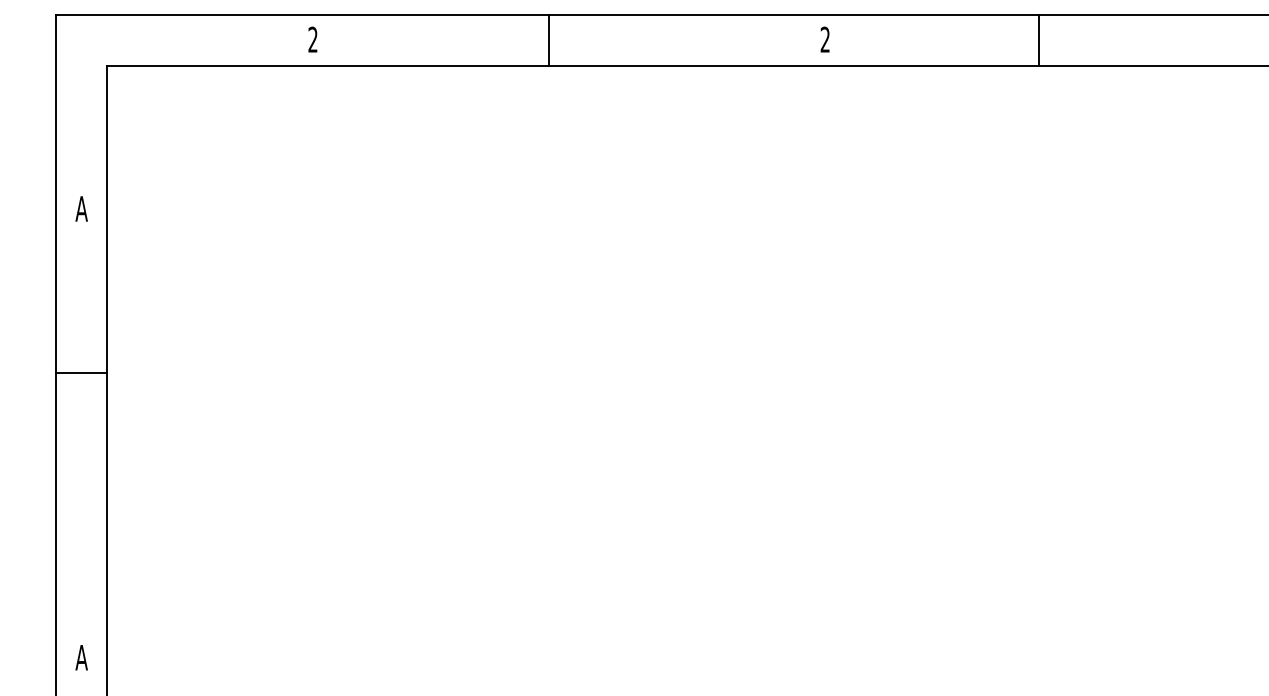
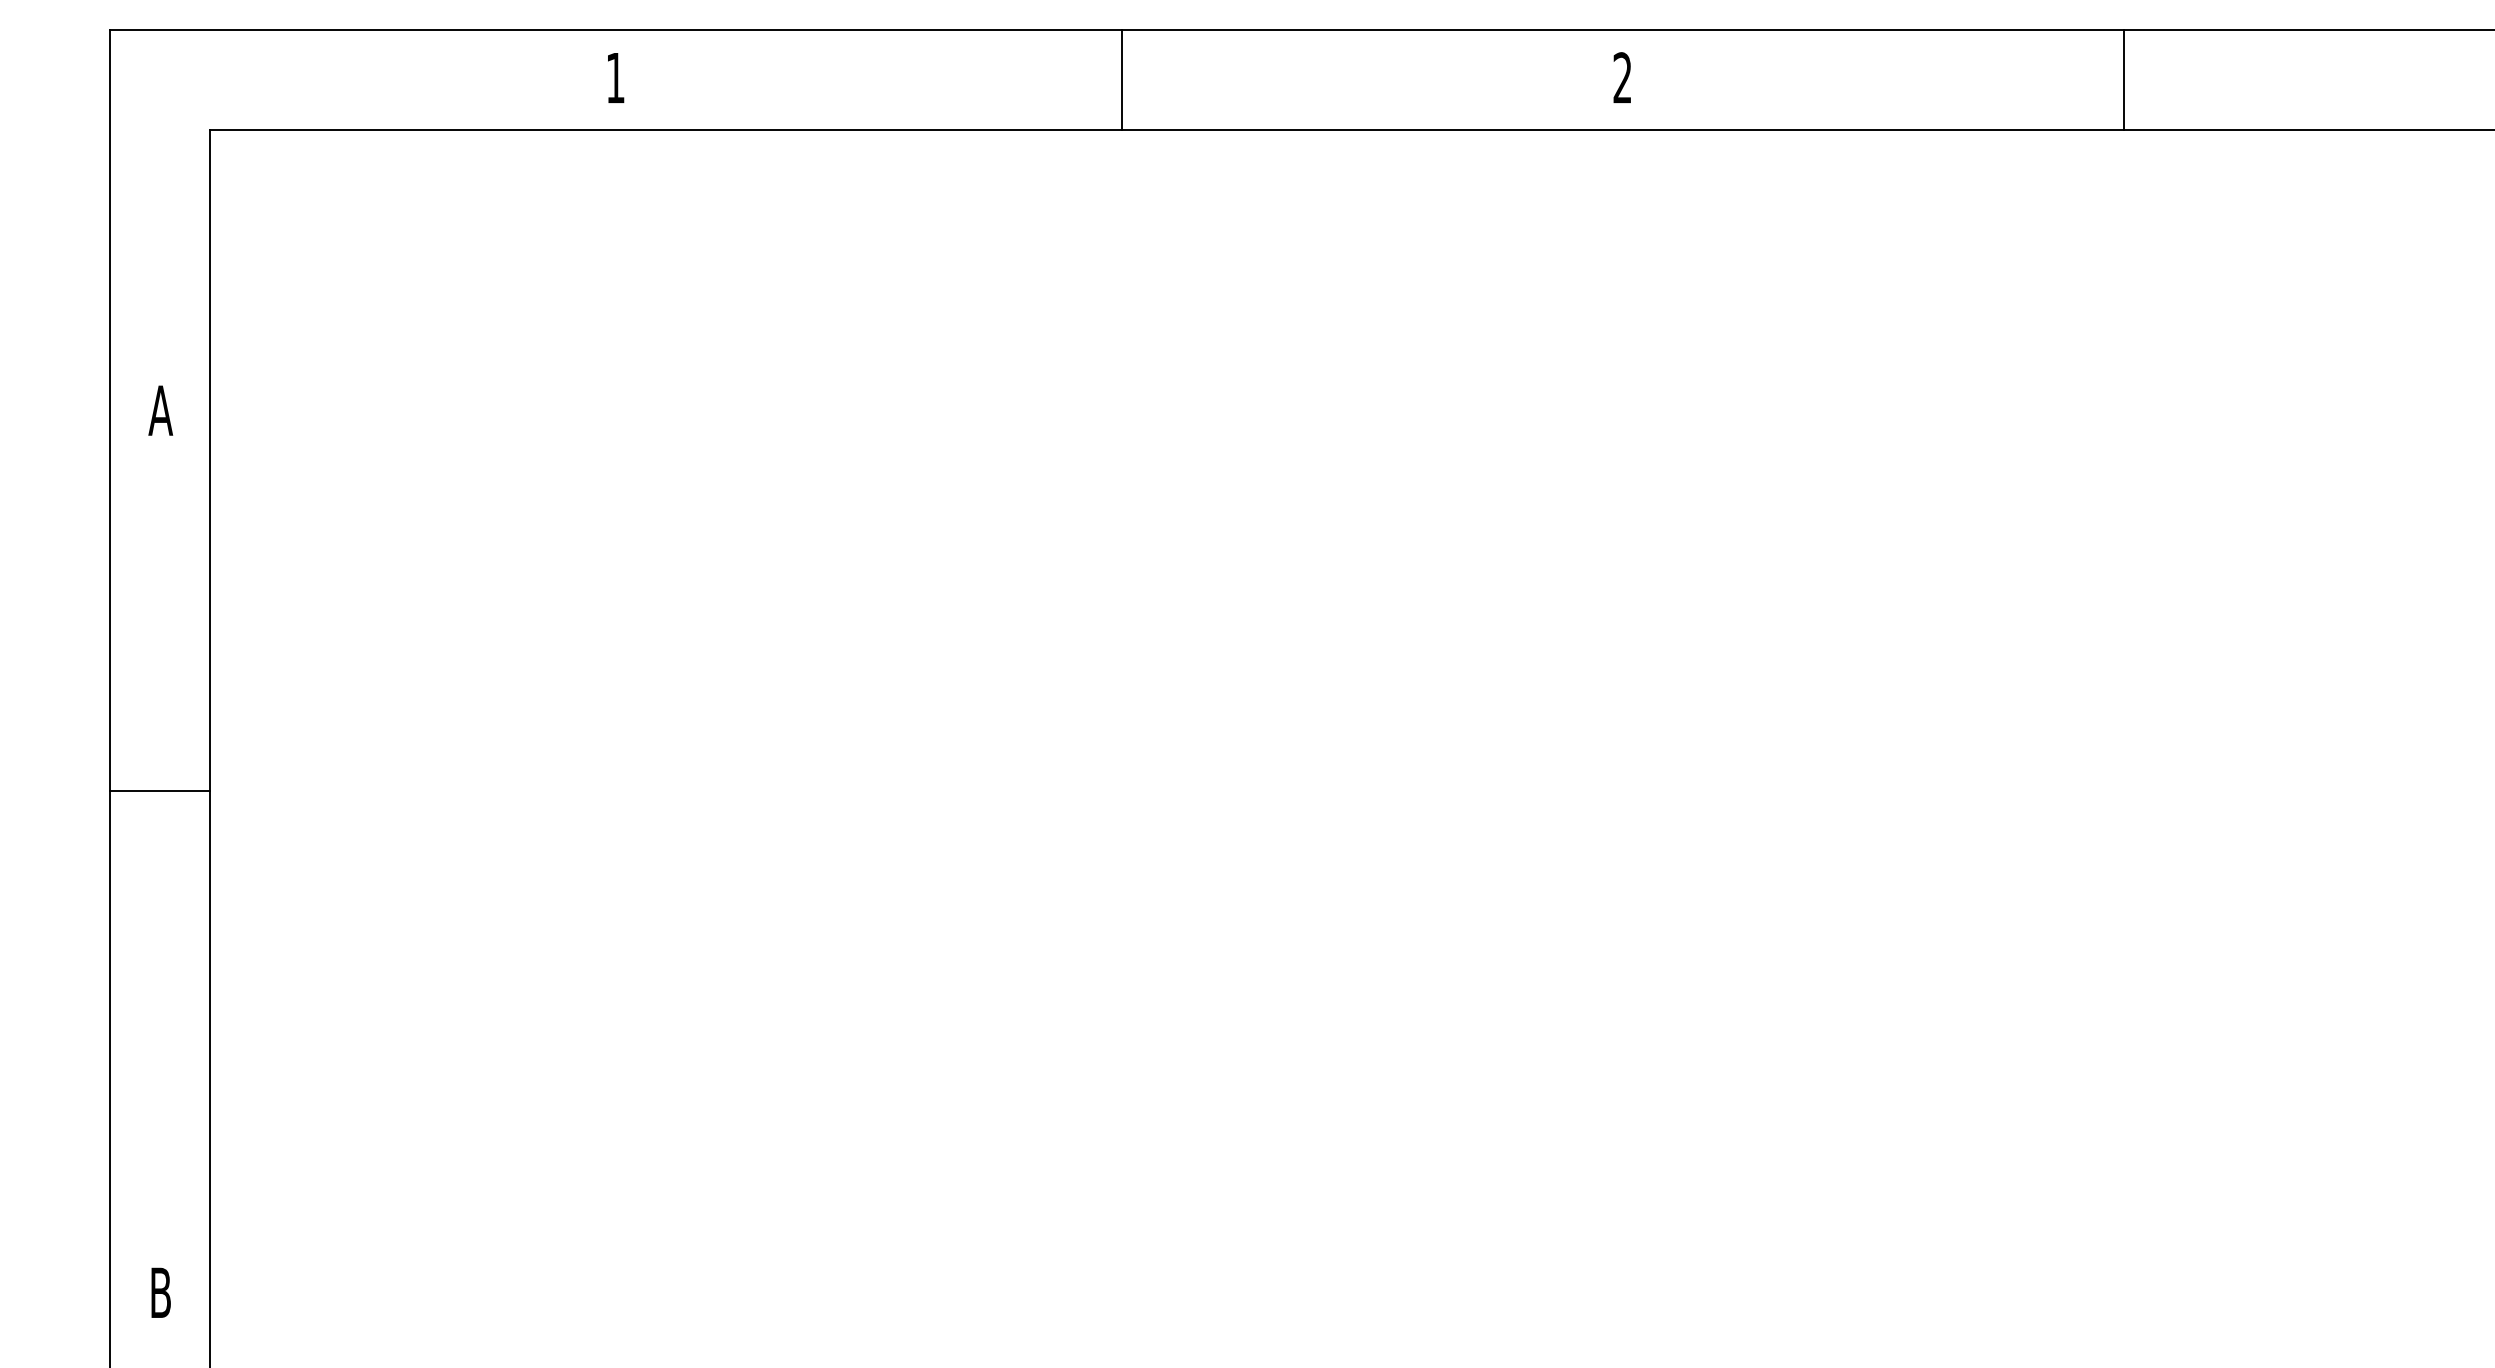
text: (312, 39) -> (614, 77), 2 -> 1
line: (548, 40) -> (1121, 79), moved
line: (1039, 40) -> (2124, 79), moved
line: (80, 373) -> (158, 791), moved
text: (81, 657) -> (160, 1292), A -> B

